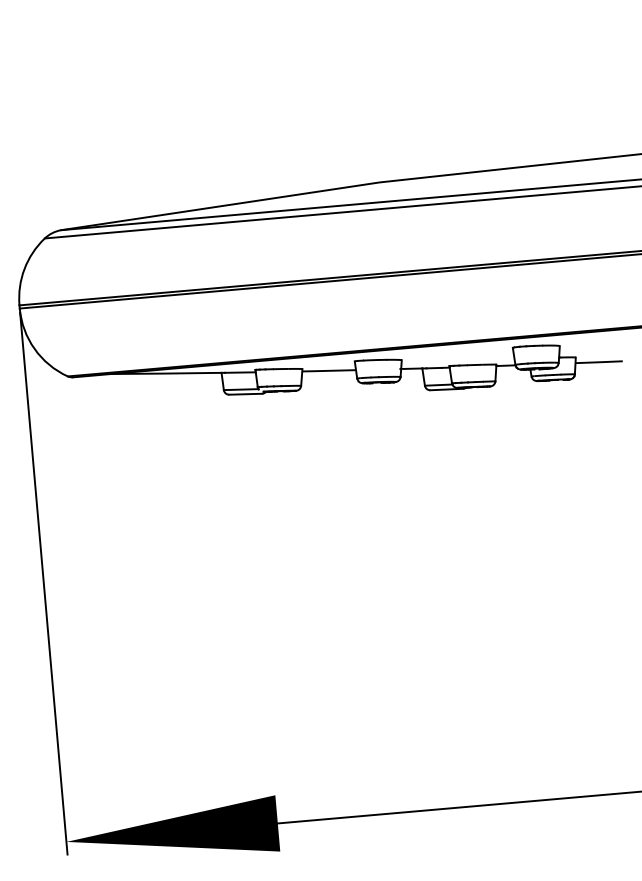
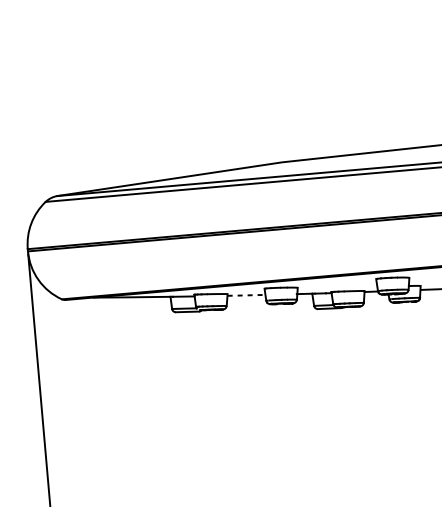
line: (329, 370) -> (246, 295), solid -> dashed

